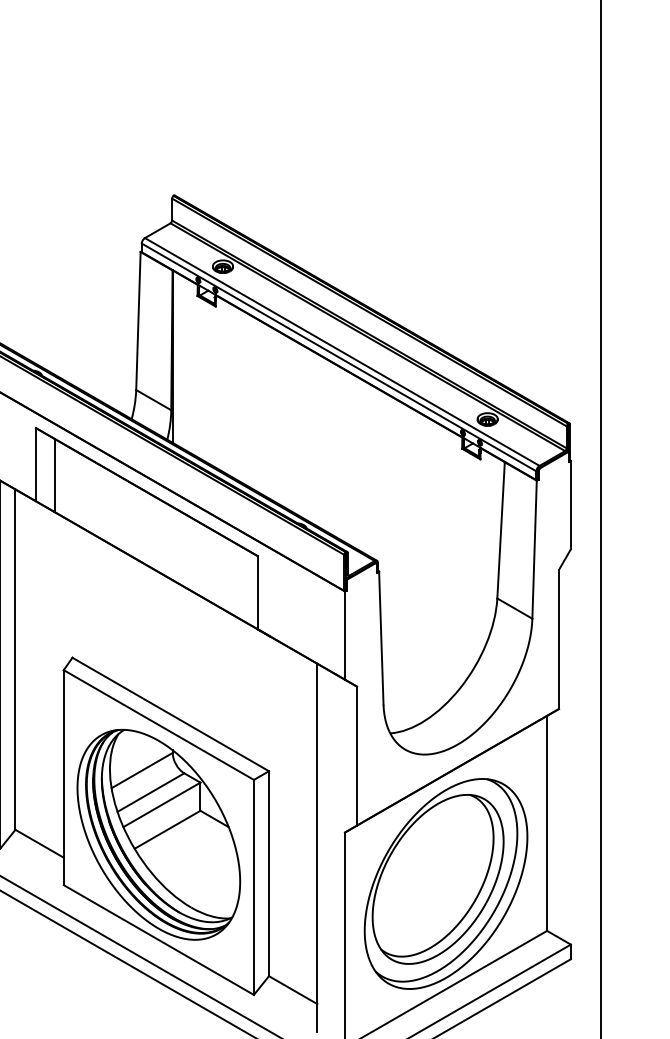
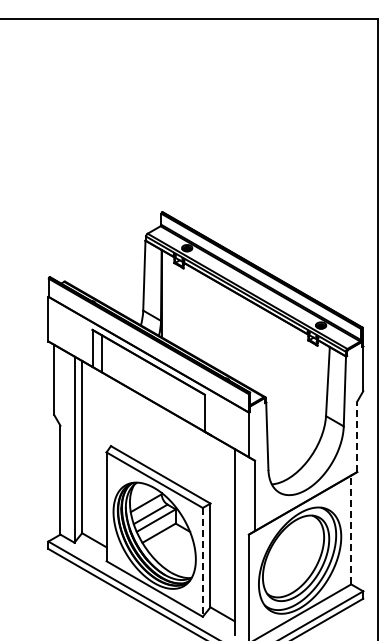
line: (559, 638) -> (357, 436), solid -> dashed
line: (547, 822) -> (351, 529), solid -> dashed
line: (253, 887) -> (202, 562), solid -> dashed

